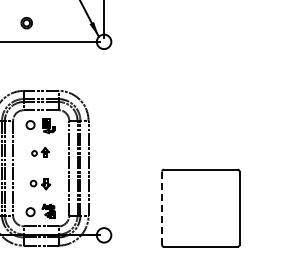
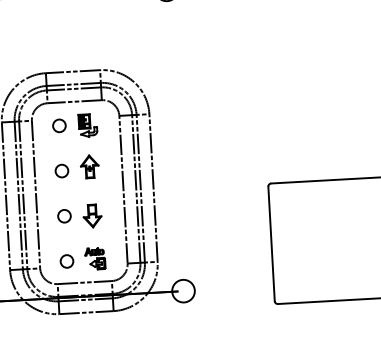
part: (40, 152) -> (77, 167), size x1.67
part: (40, 184) -> (80, 217), size x1.43
line: (162, 208) -> (272, 244), dashed -> solid

